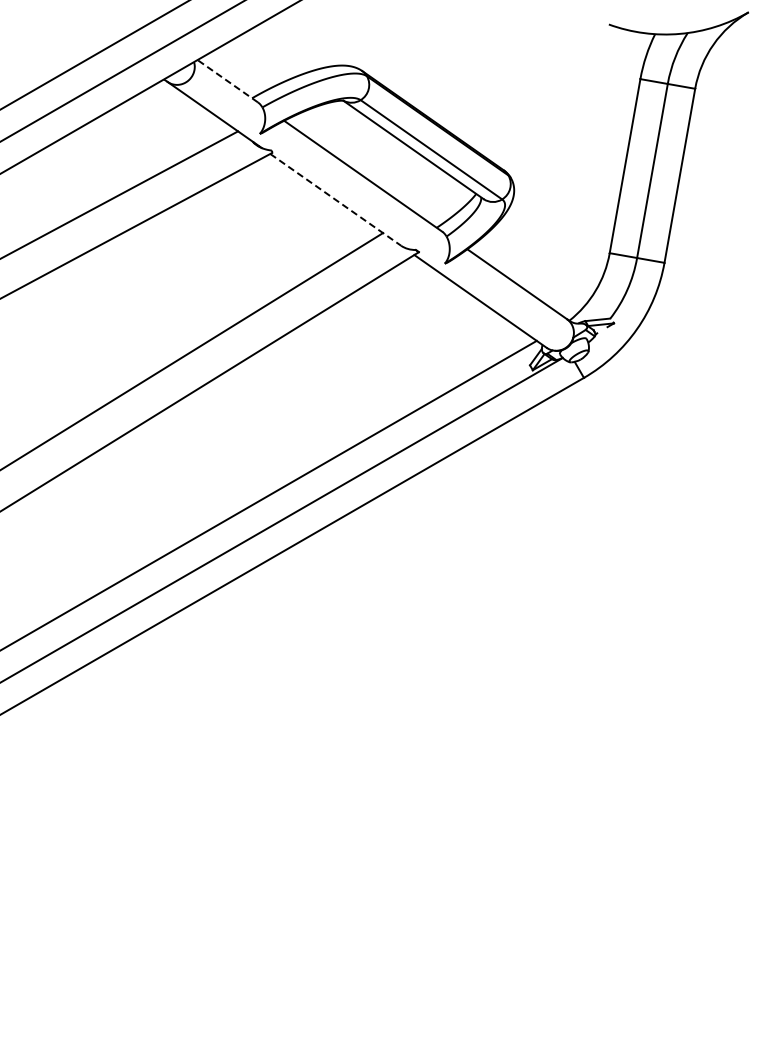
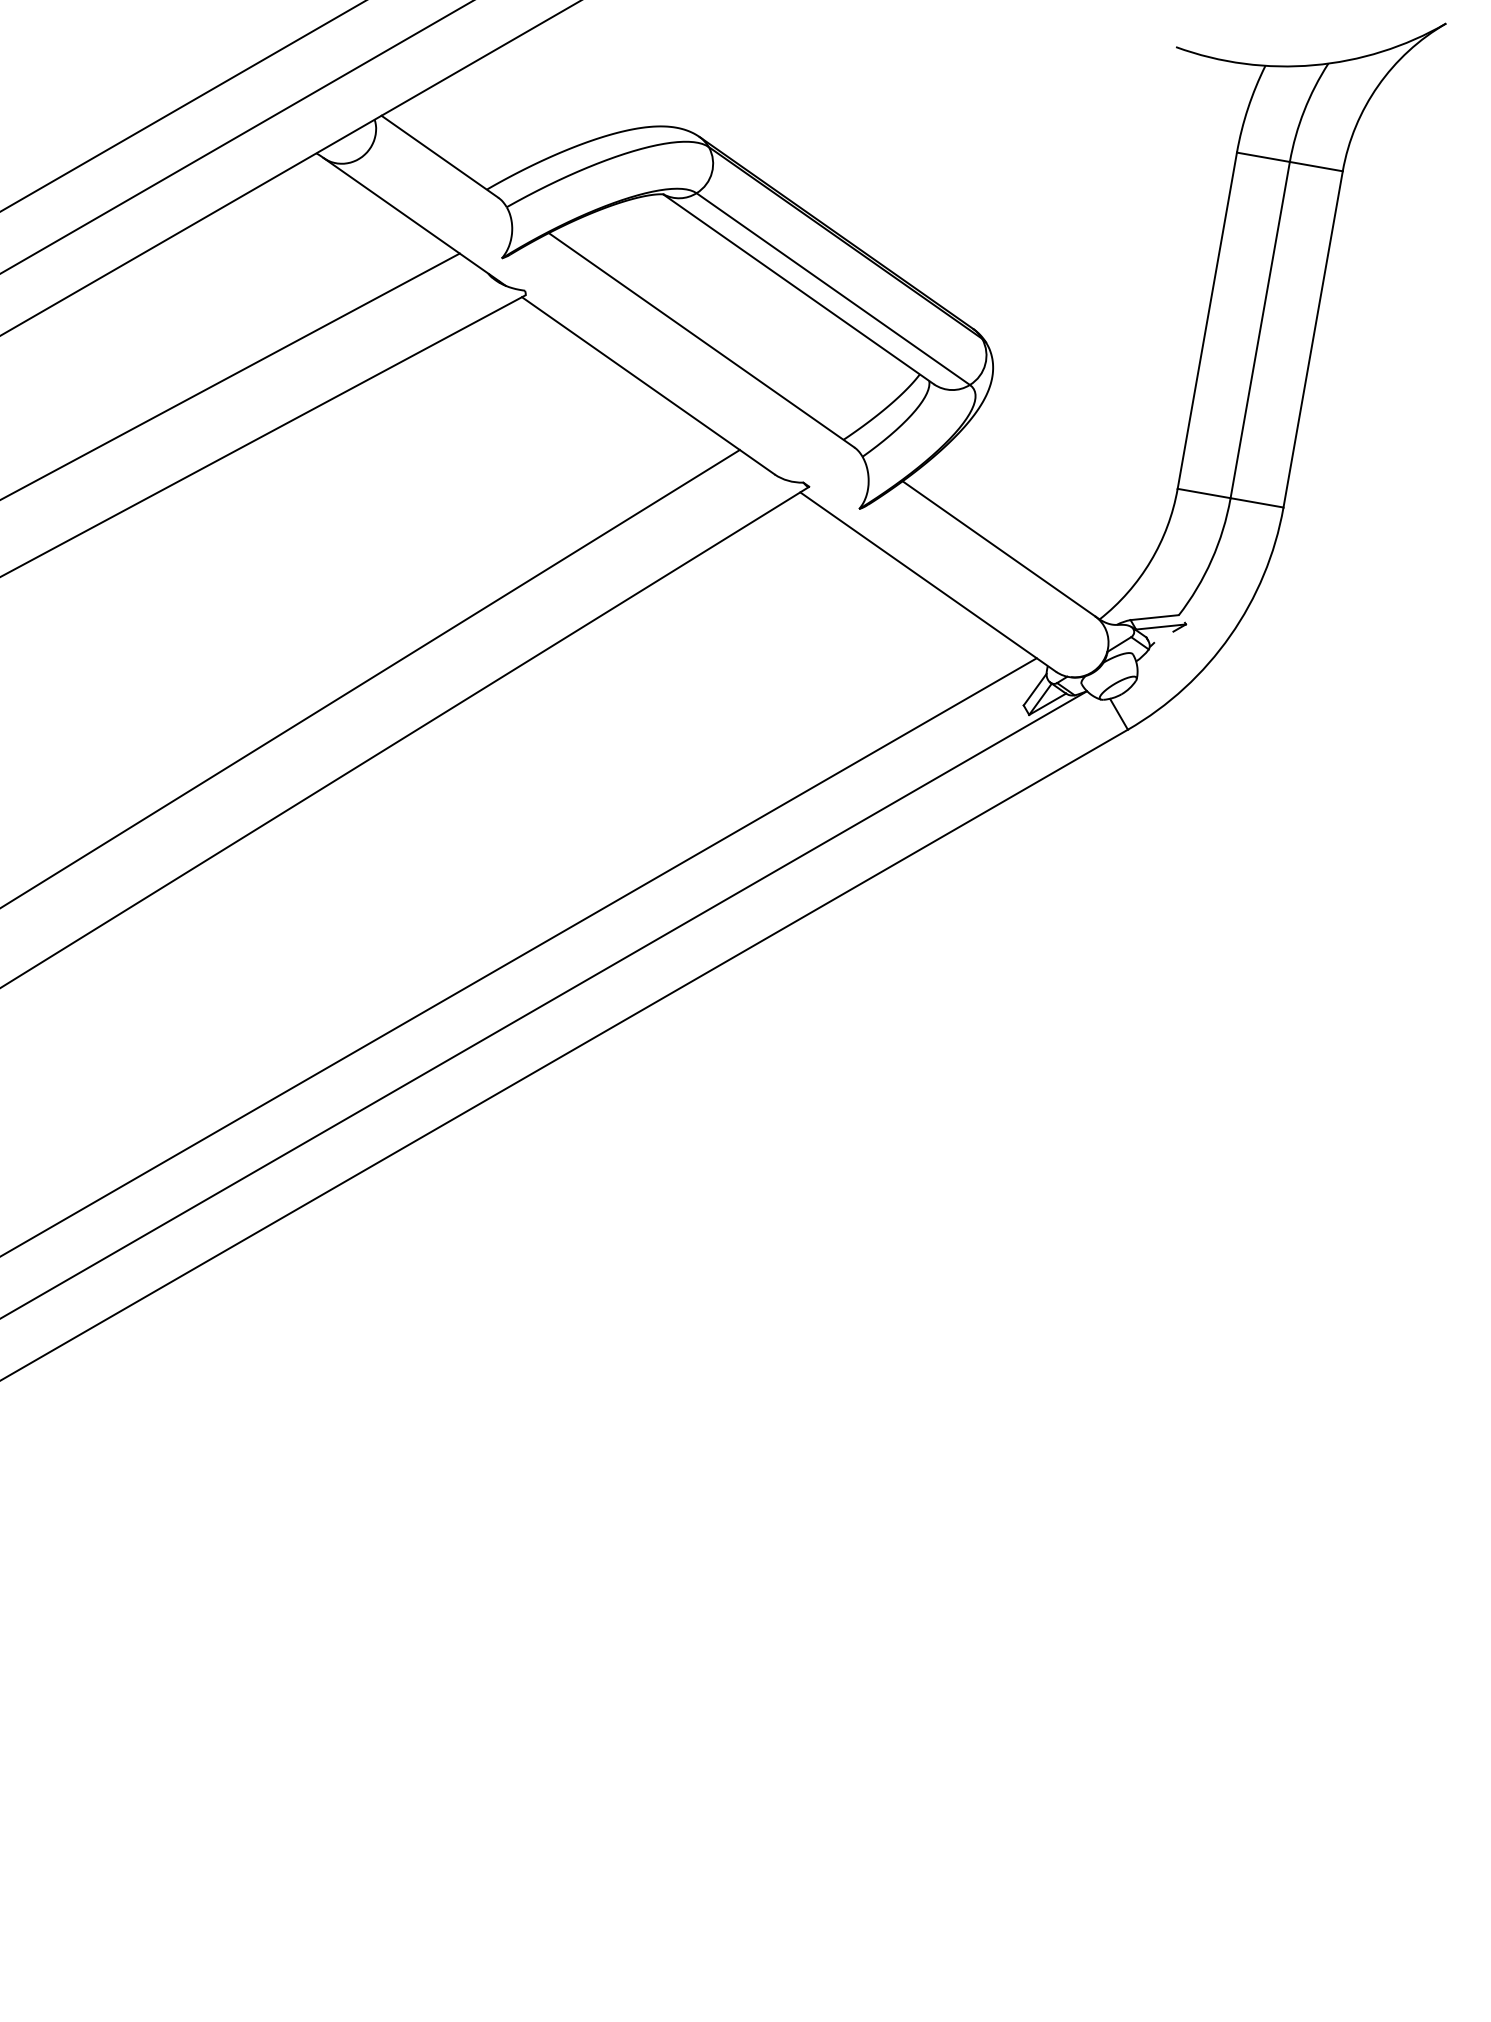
line: (227, 81) -> (439, 157), dashed -> solid
line: (335, 199) -> (647, 385), dashed -> solid

